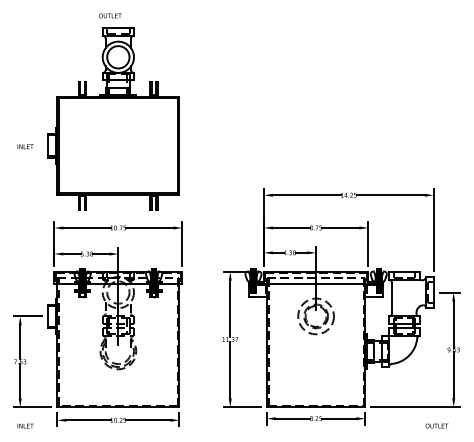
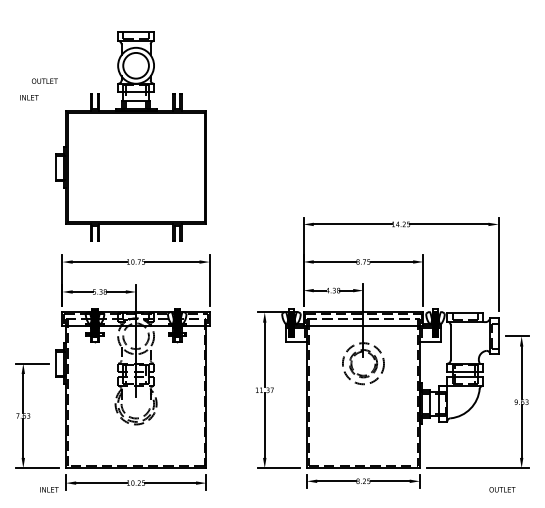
text: (110, 15) -> (44, 80), moved
text: (25, 146) -> (29, 97), moved
text: (25, 425) -> (49, 489), moved

